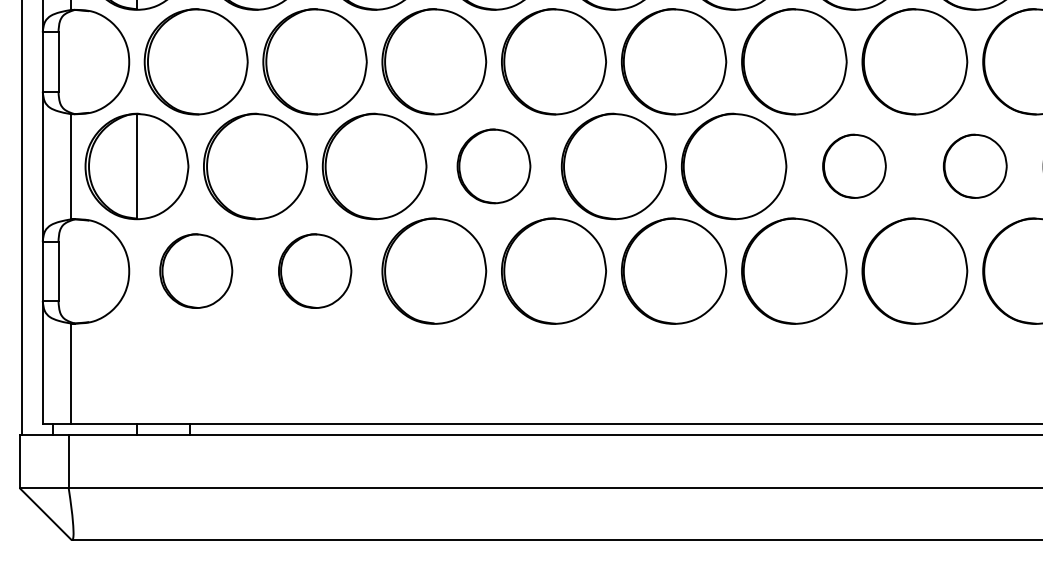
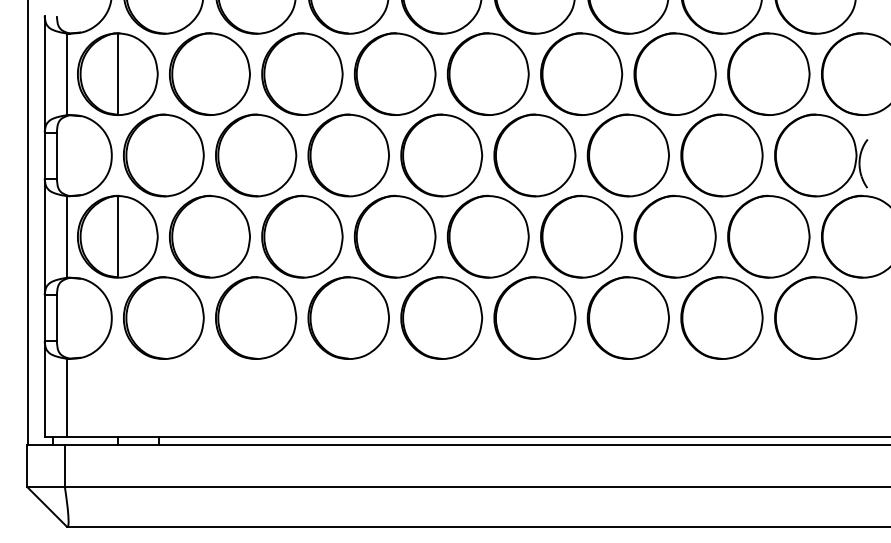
part: (493, 166) -> (394, 236), size x1.43
part: (853, 166) -> (674, 236), size x1.67
part: (974, 166) -> (768, 236), size x1.67
part: (195, 270) -> (163, 317), size x1.43
part: (315, 270) -> (256, 317), size x1.43

